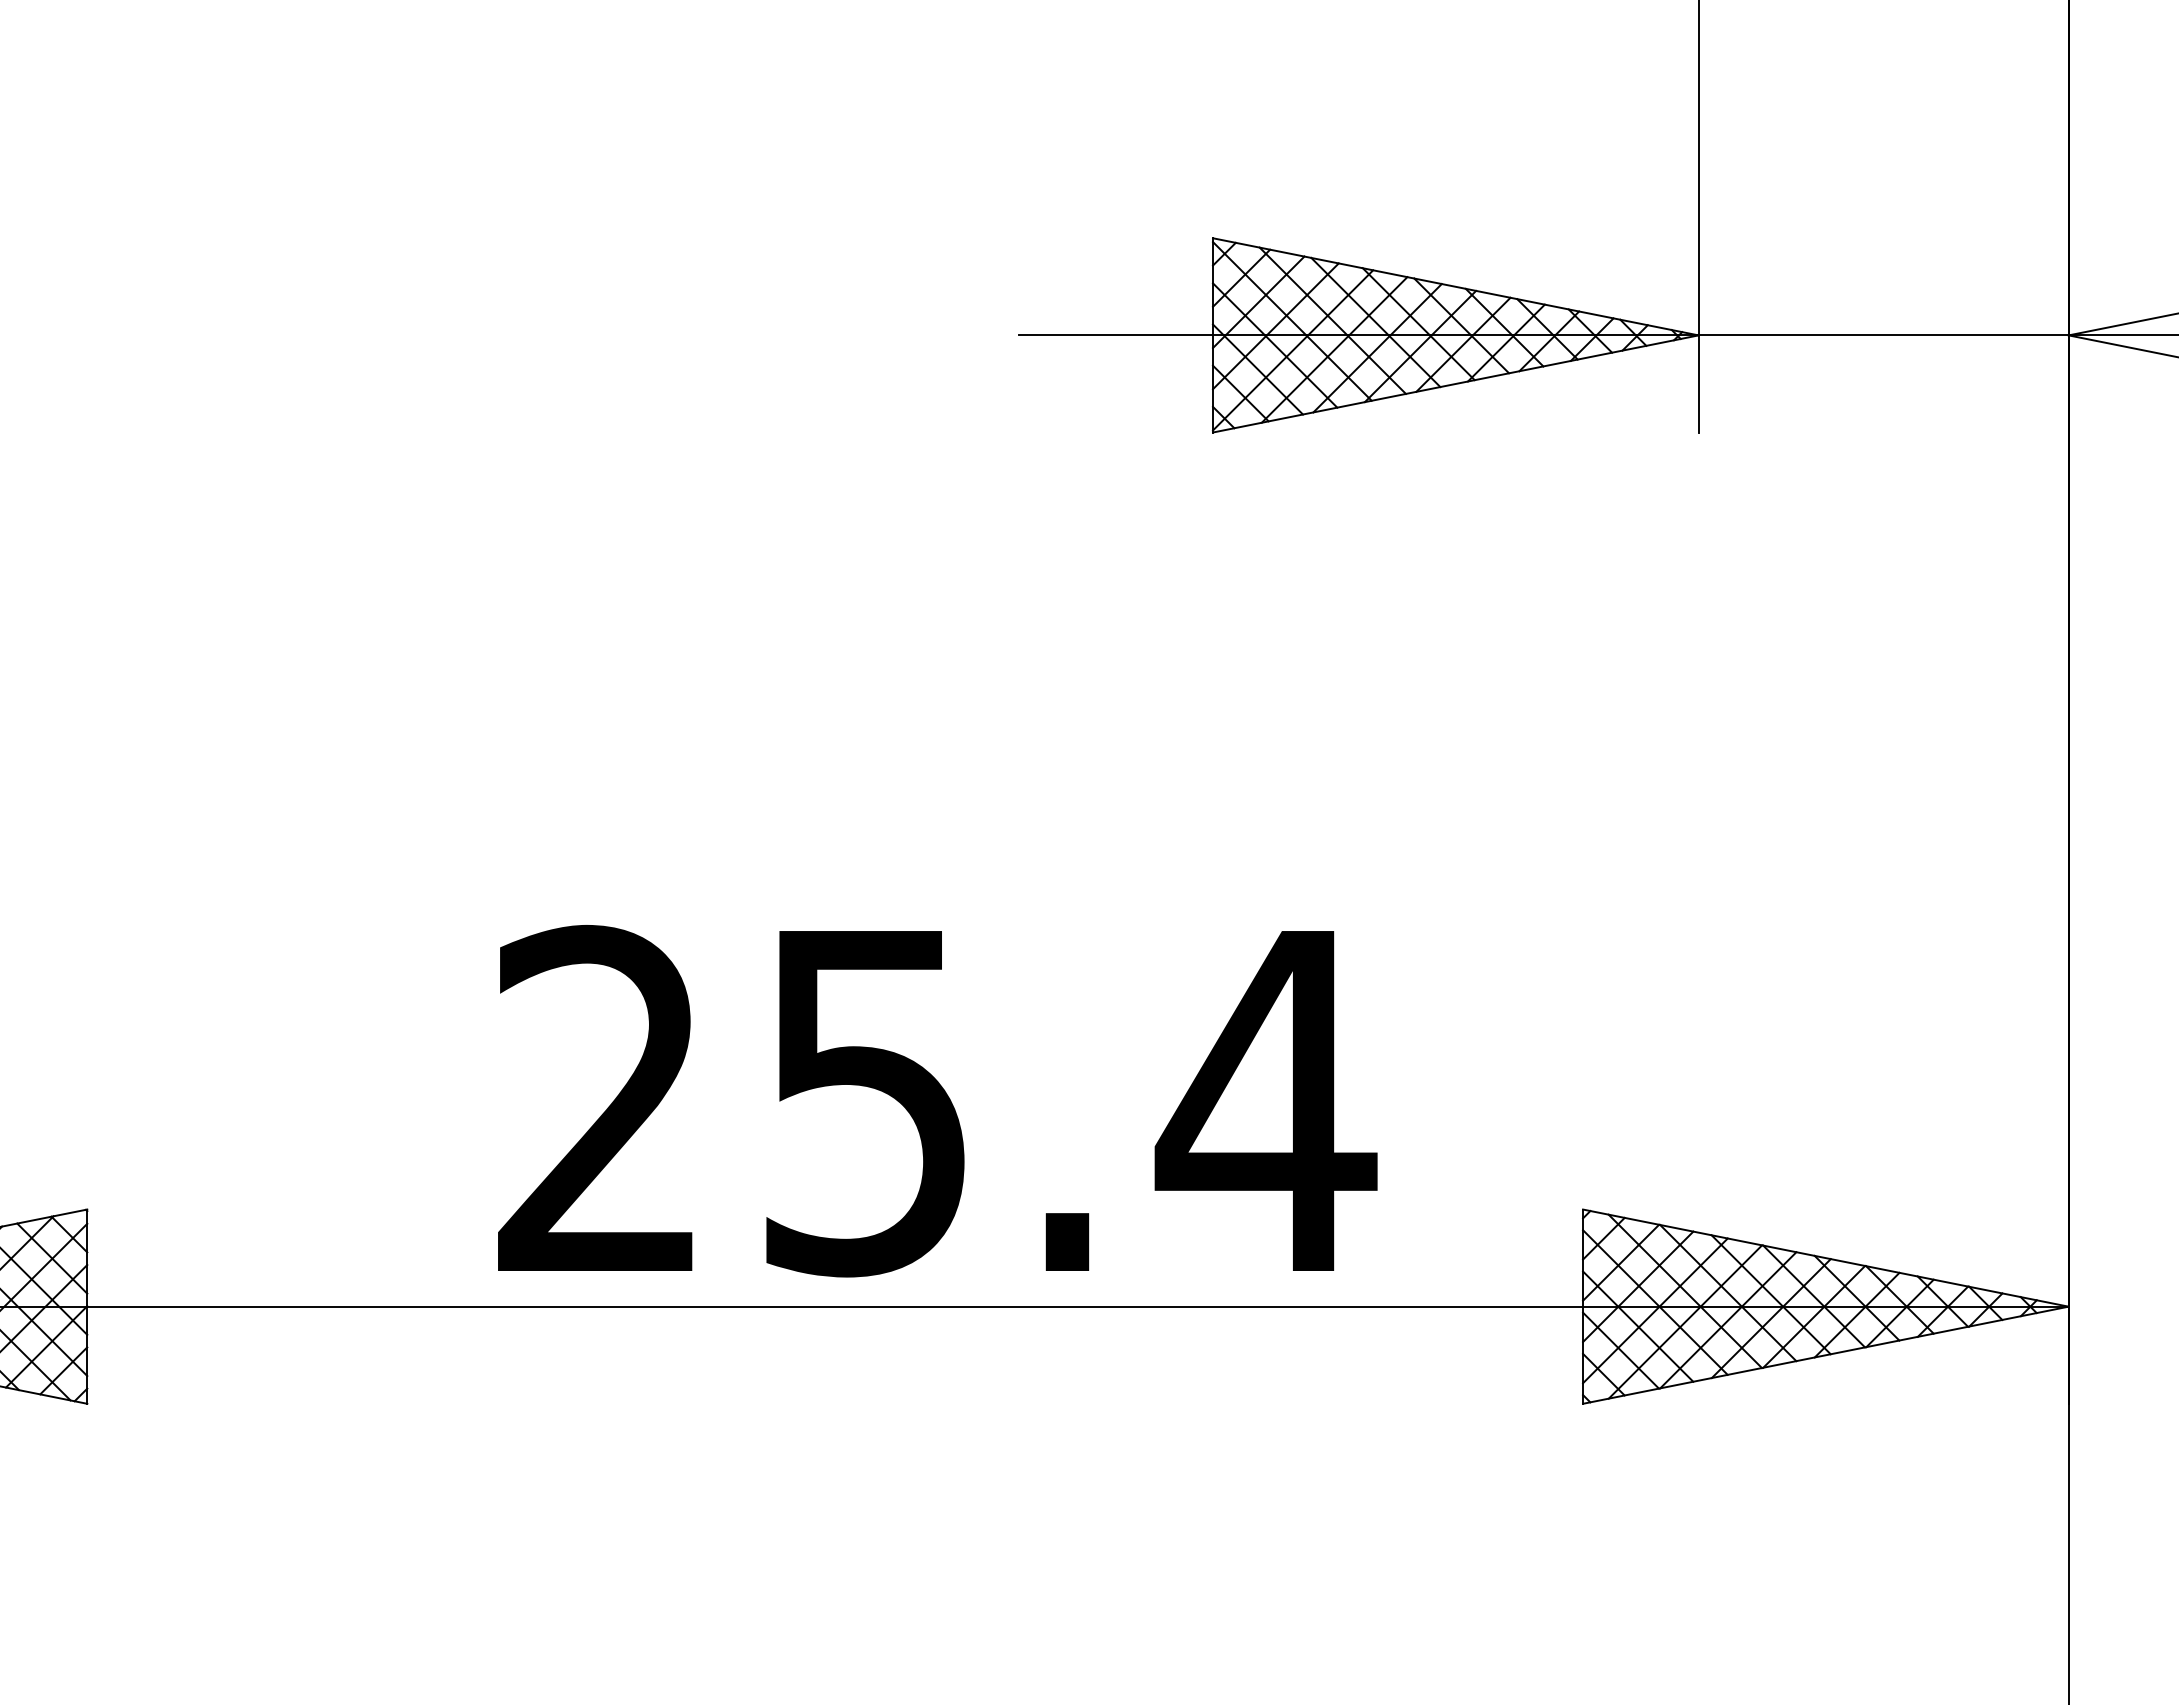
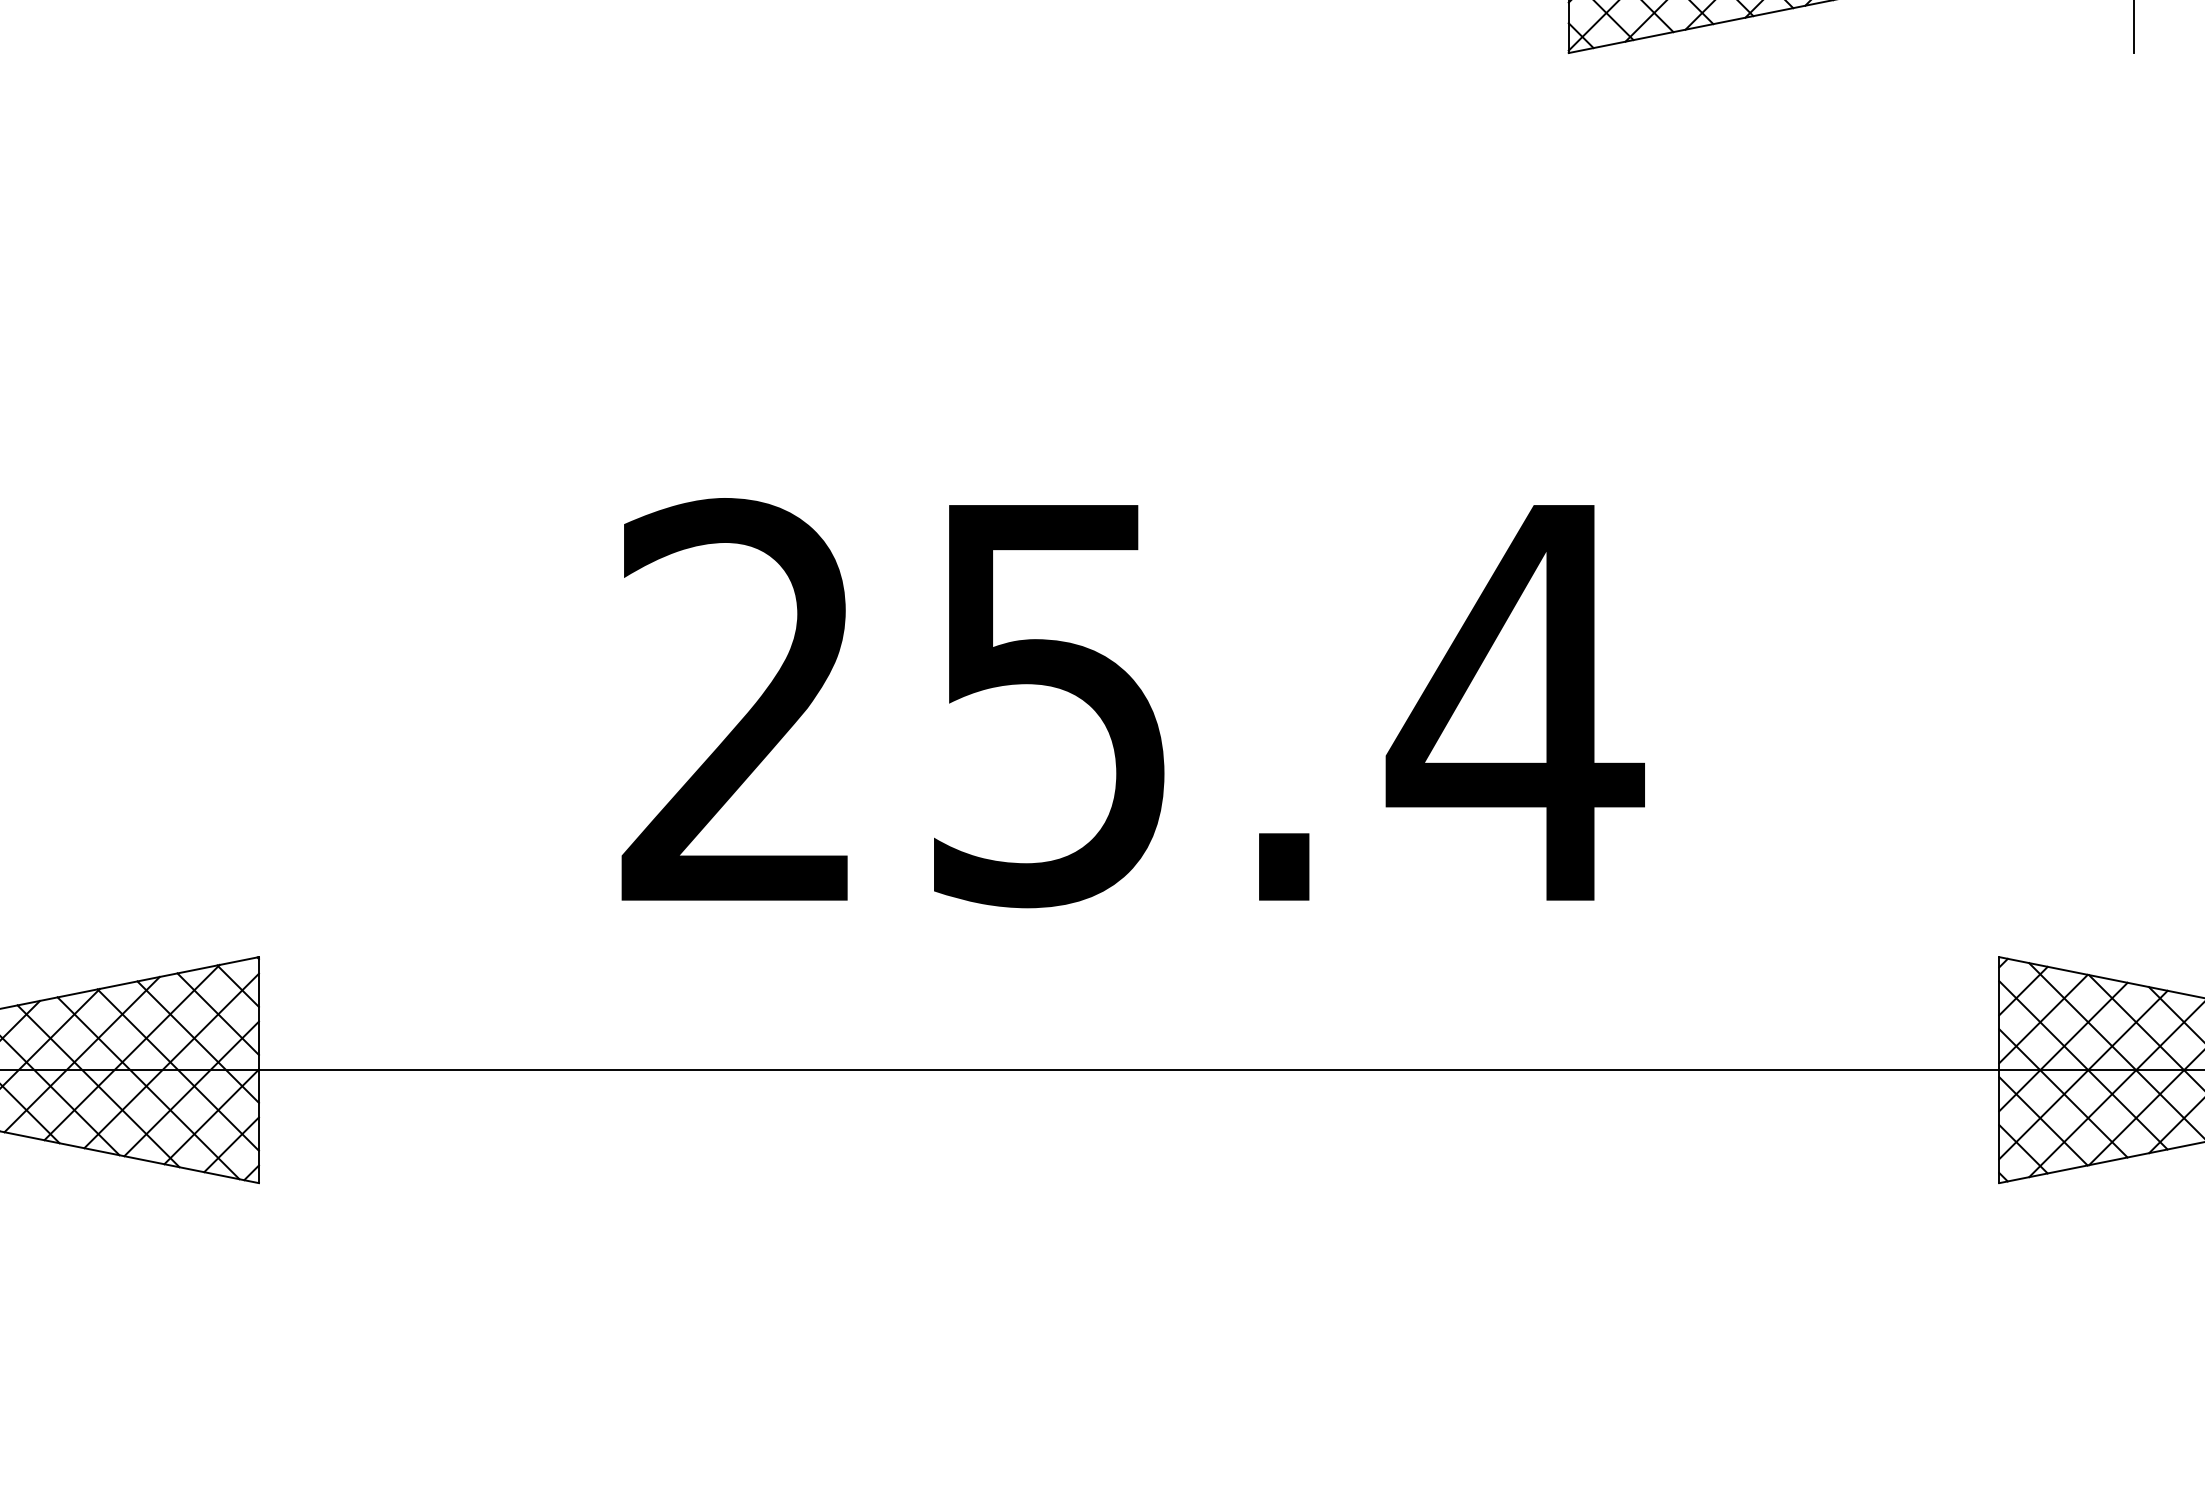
text: (937, 1101) -> (1132, 703), moved

